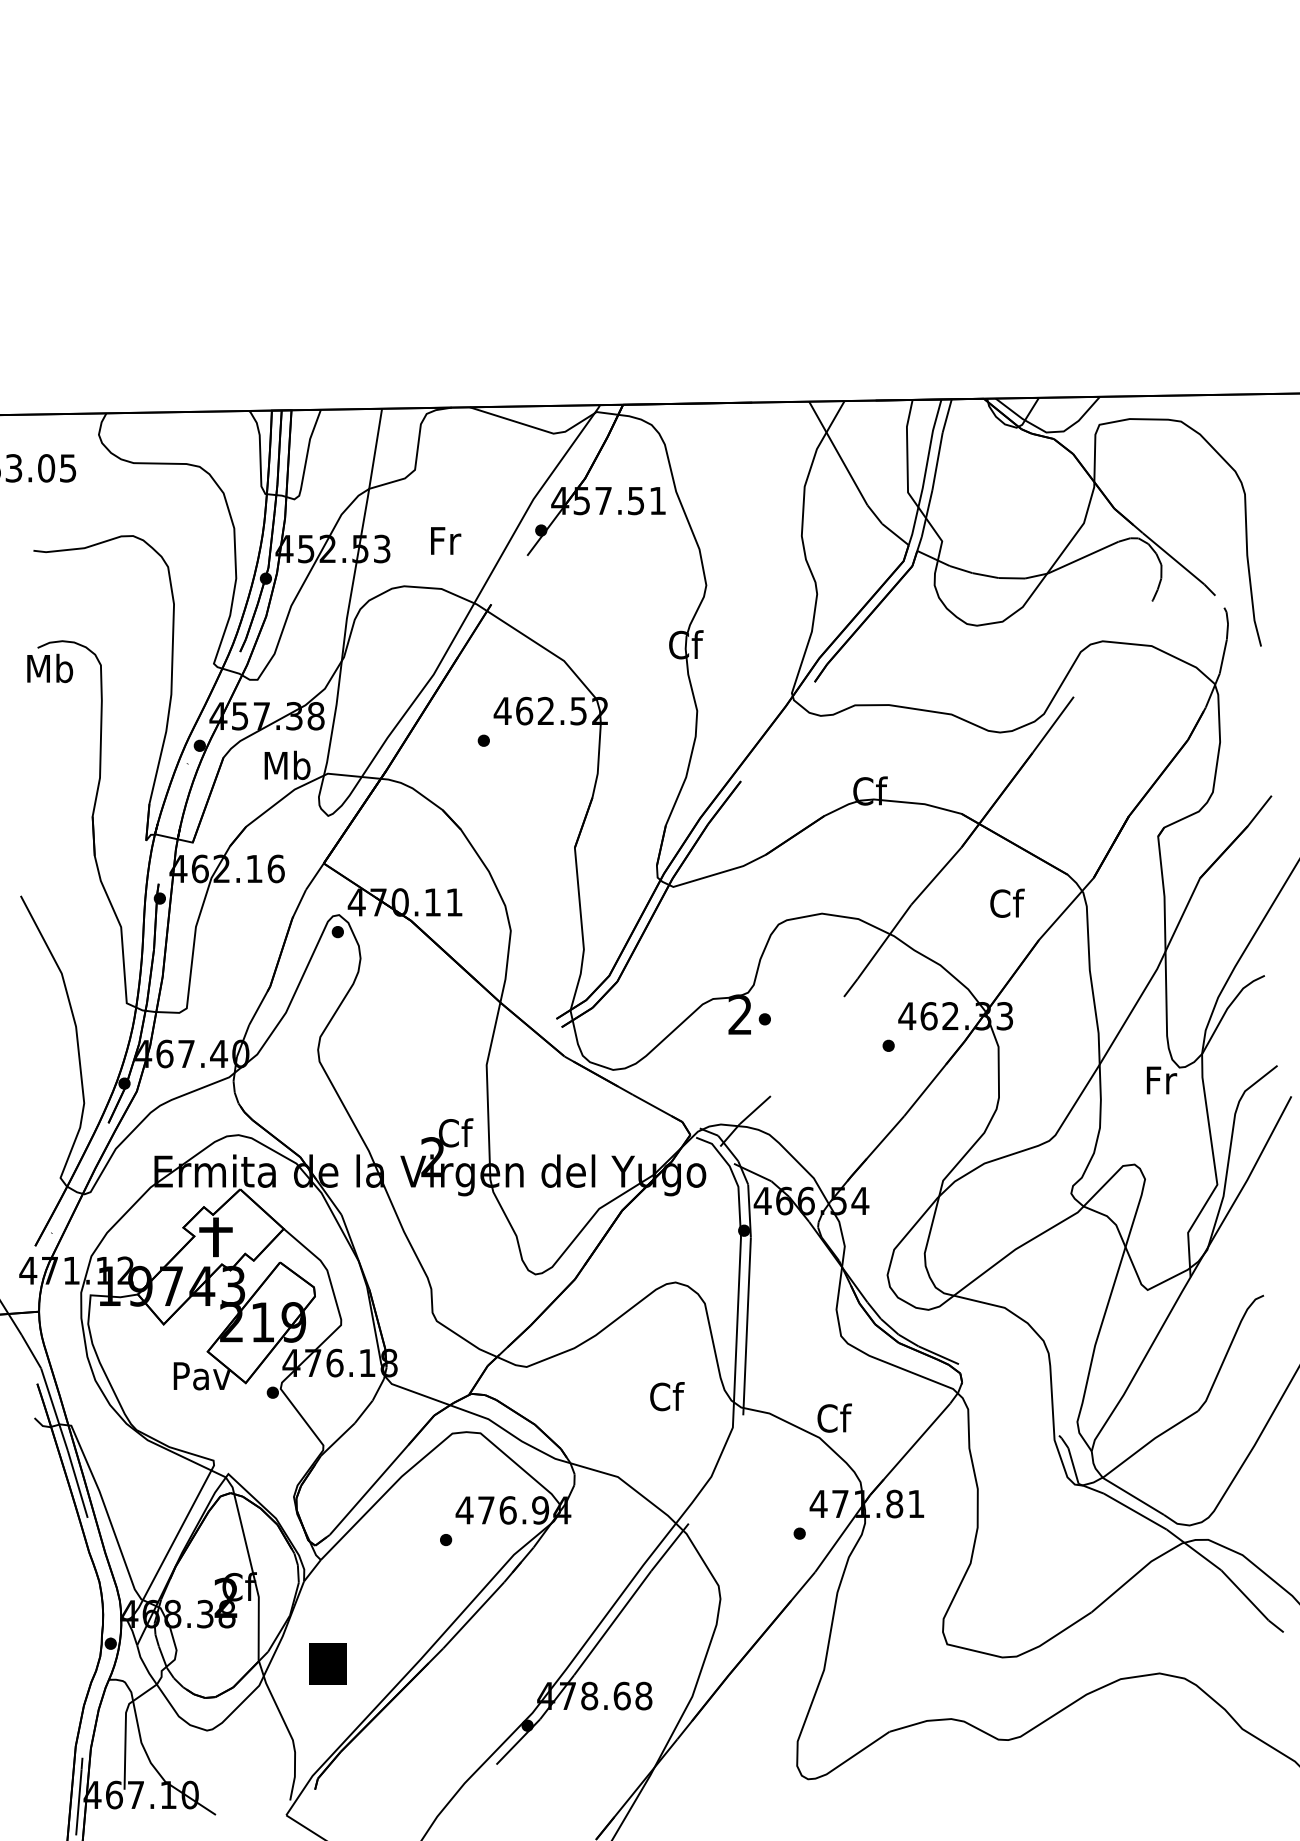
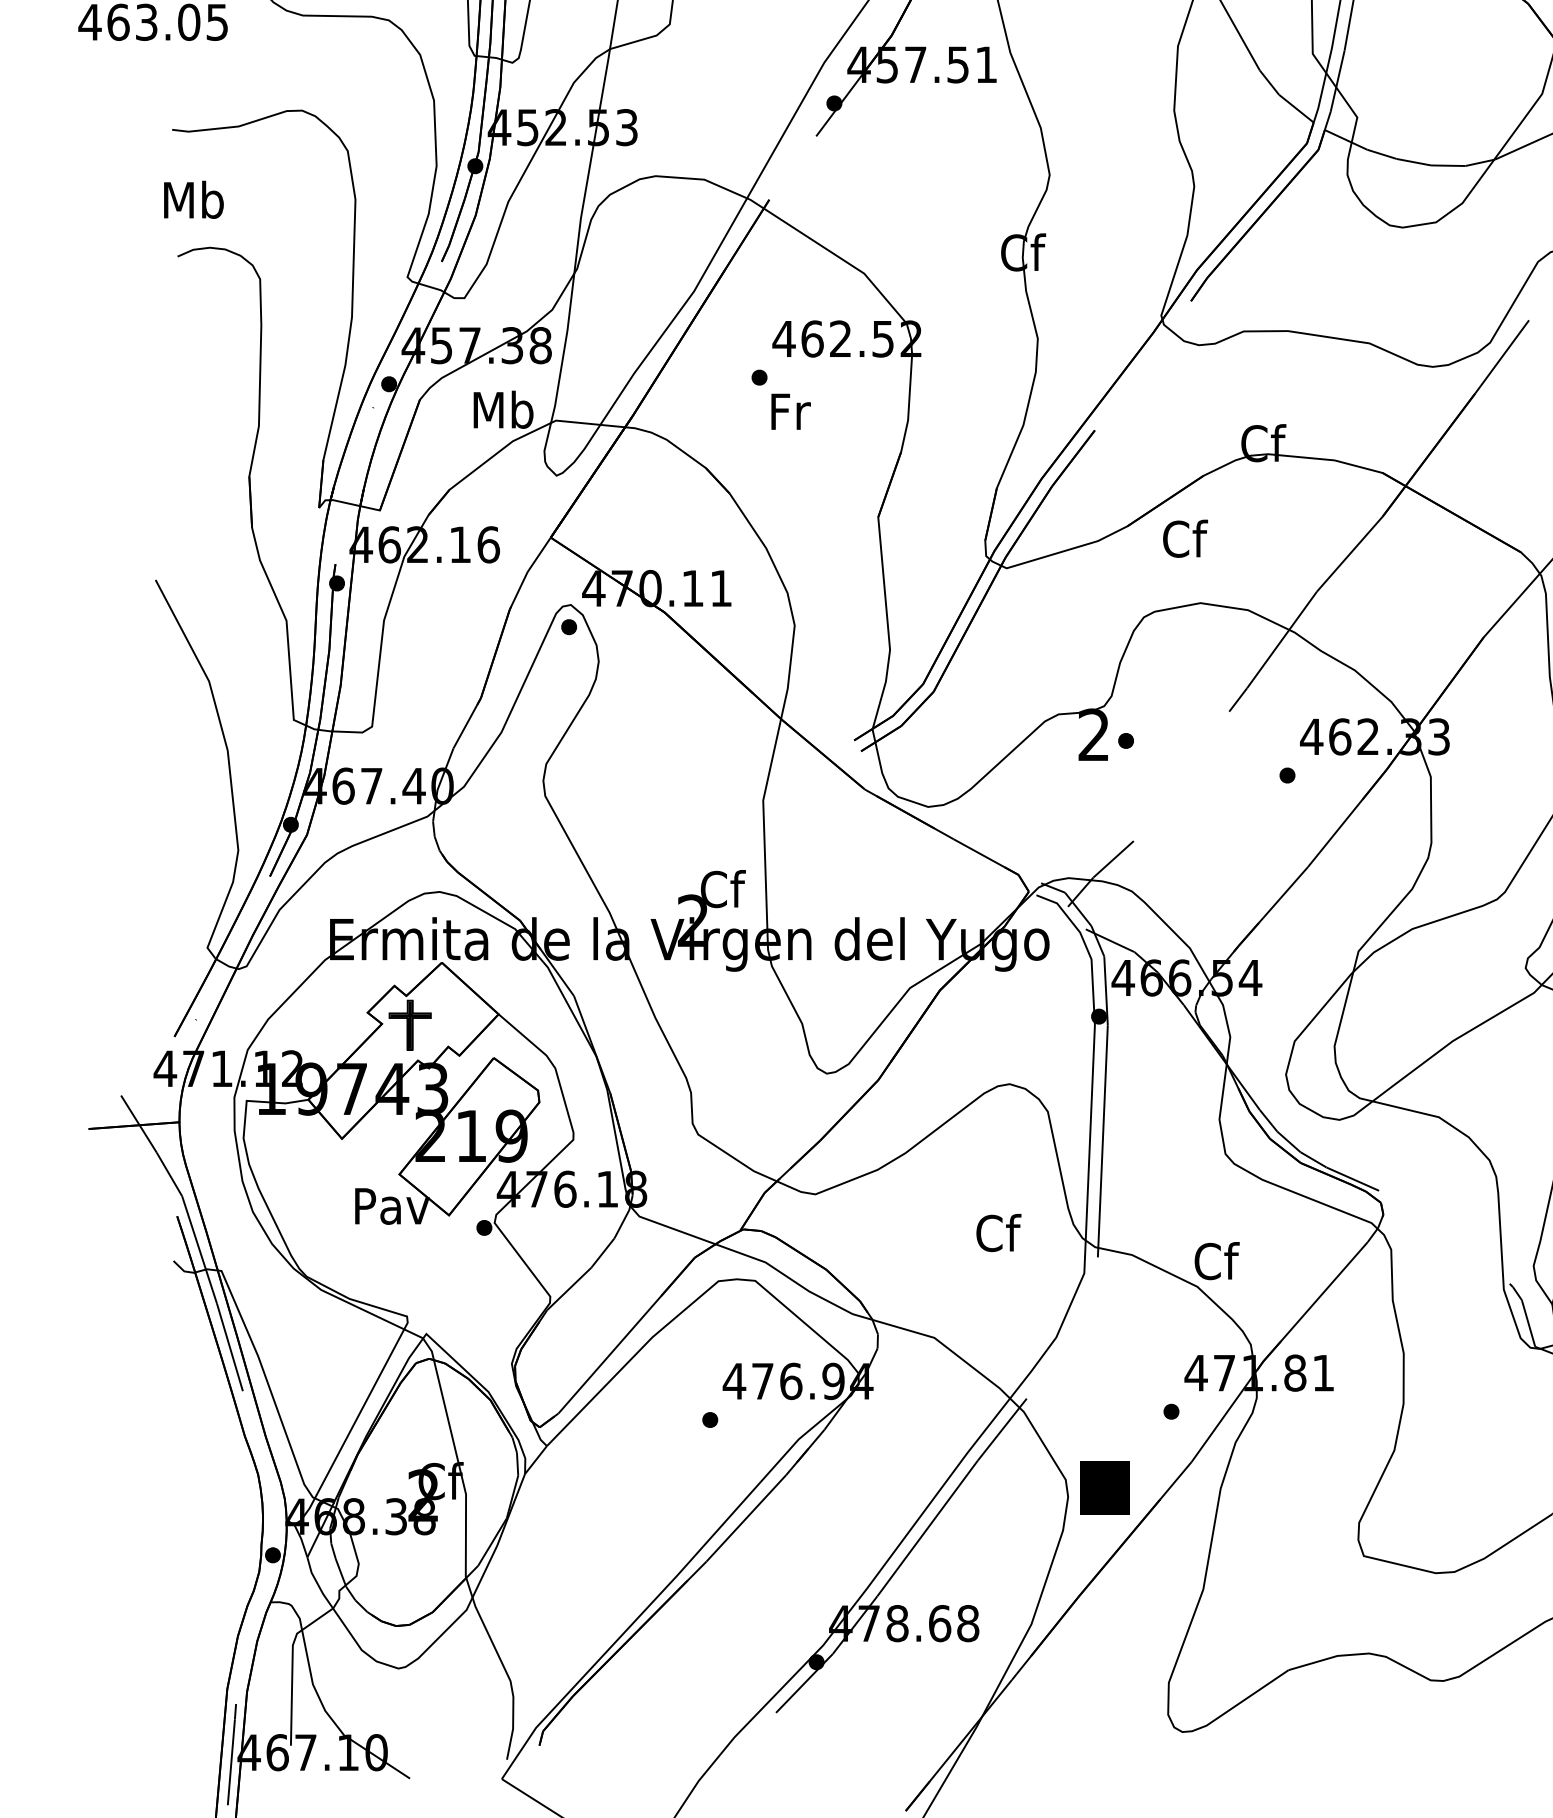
text: (446, 540) -> (791, 411), moved
text: (50, 668) -> (194, 199), moved
text: (1007, 902) -> (1185, 537), moved
text: (327, 1663) -> (1104, 1487), moved

